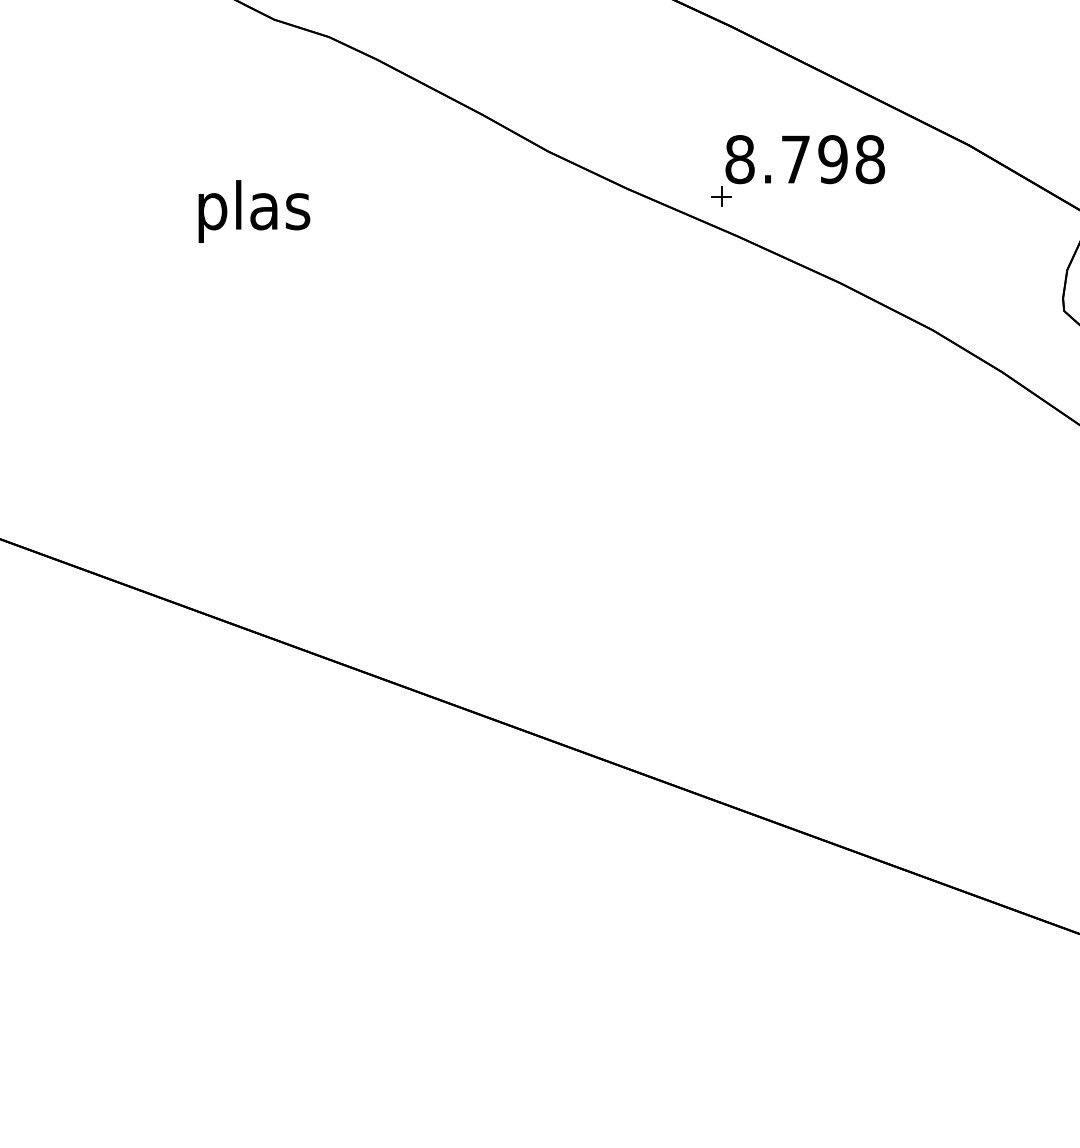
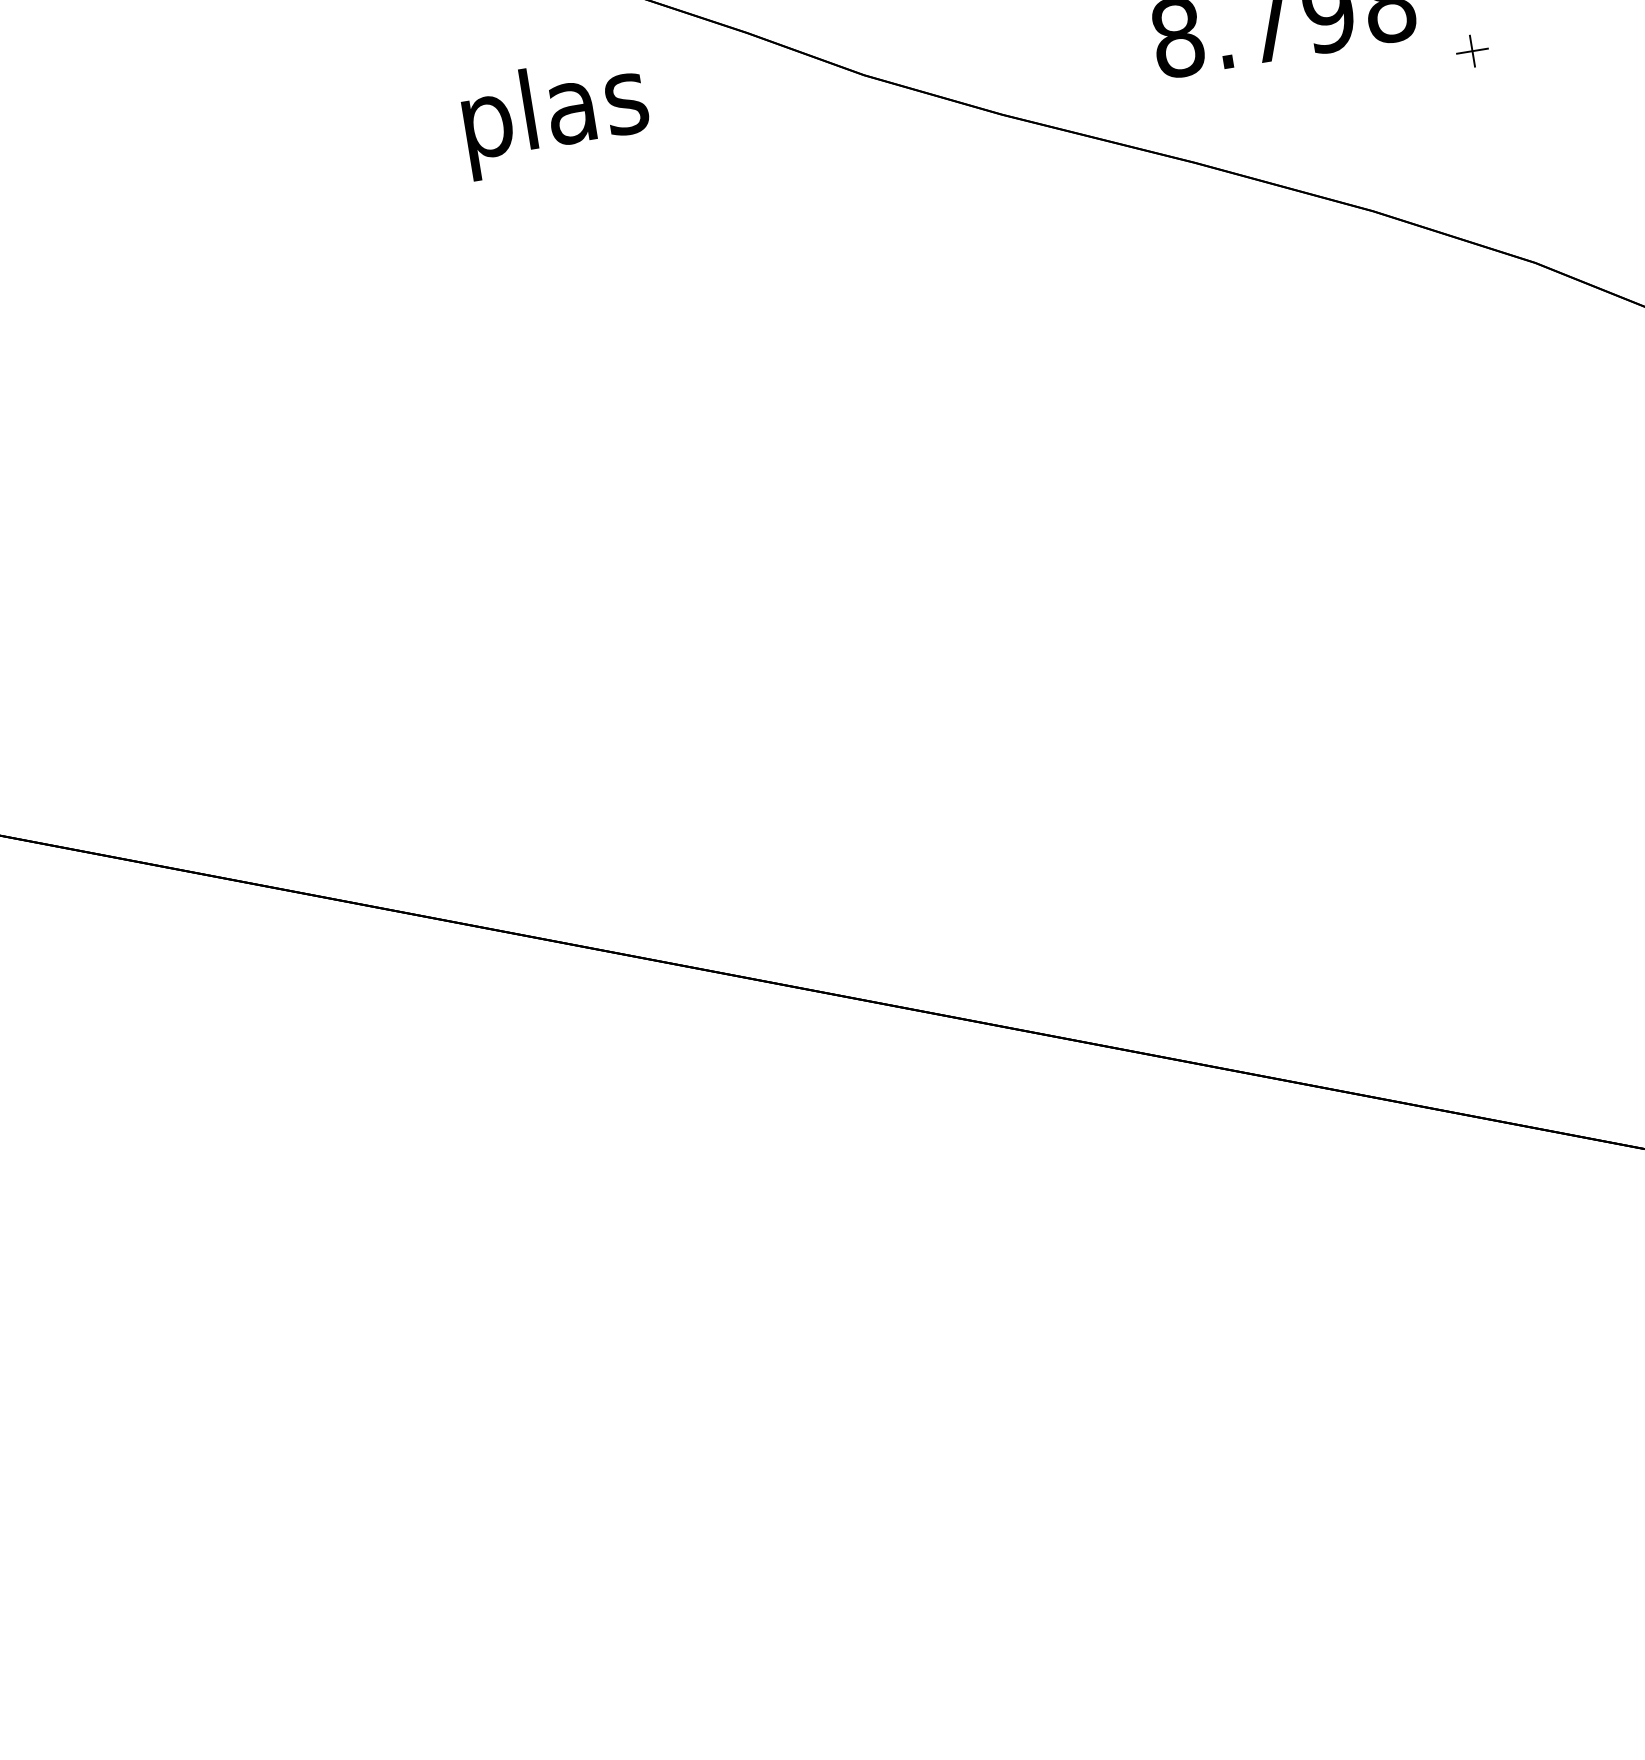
part: (721, 196) -> (1472, 50), moved
text: (254, 211) -> (556, 115), moved

